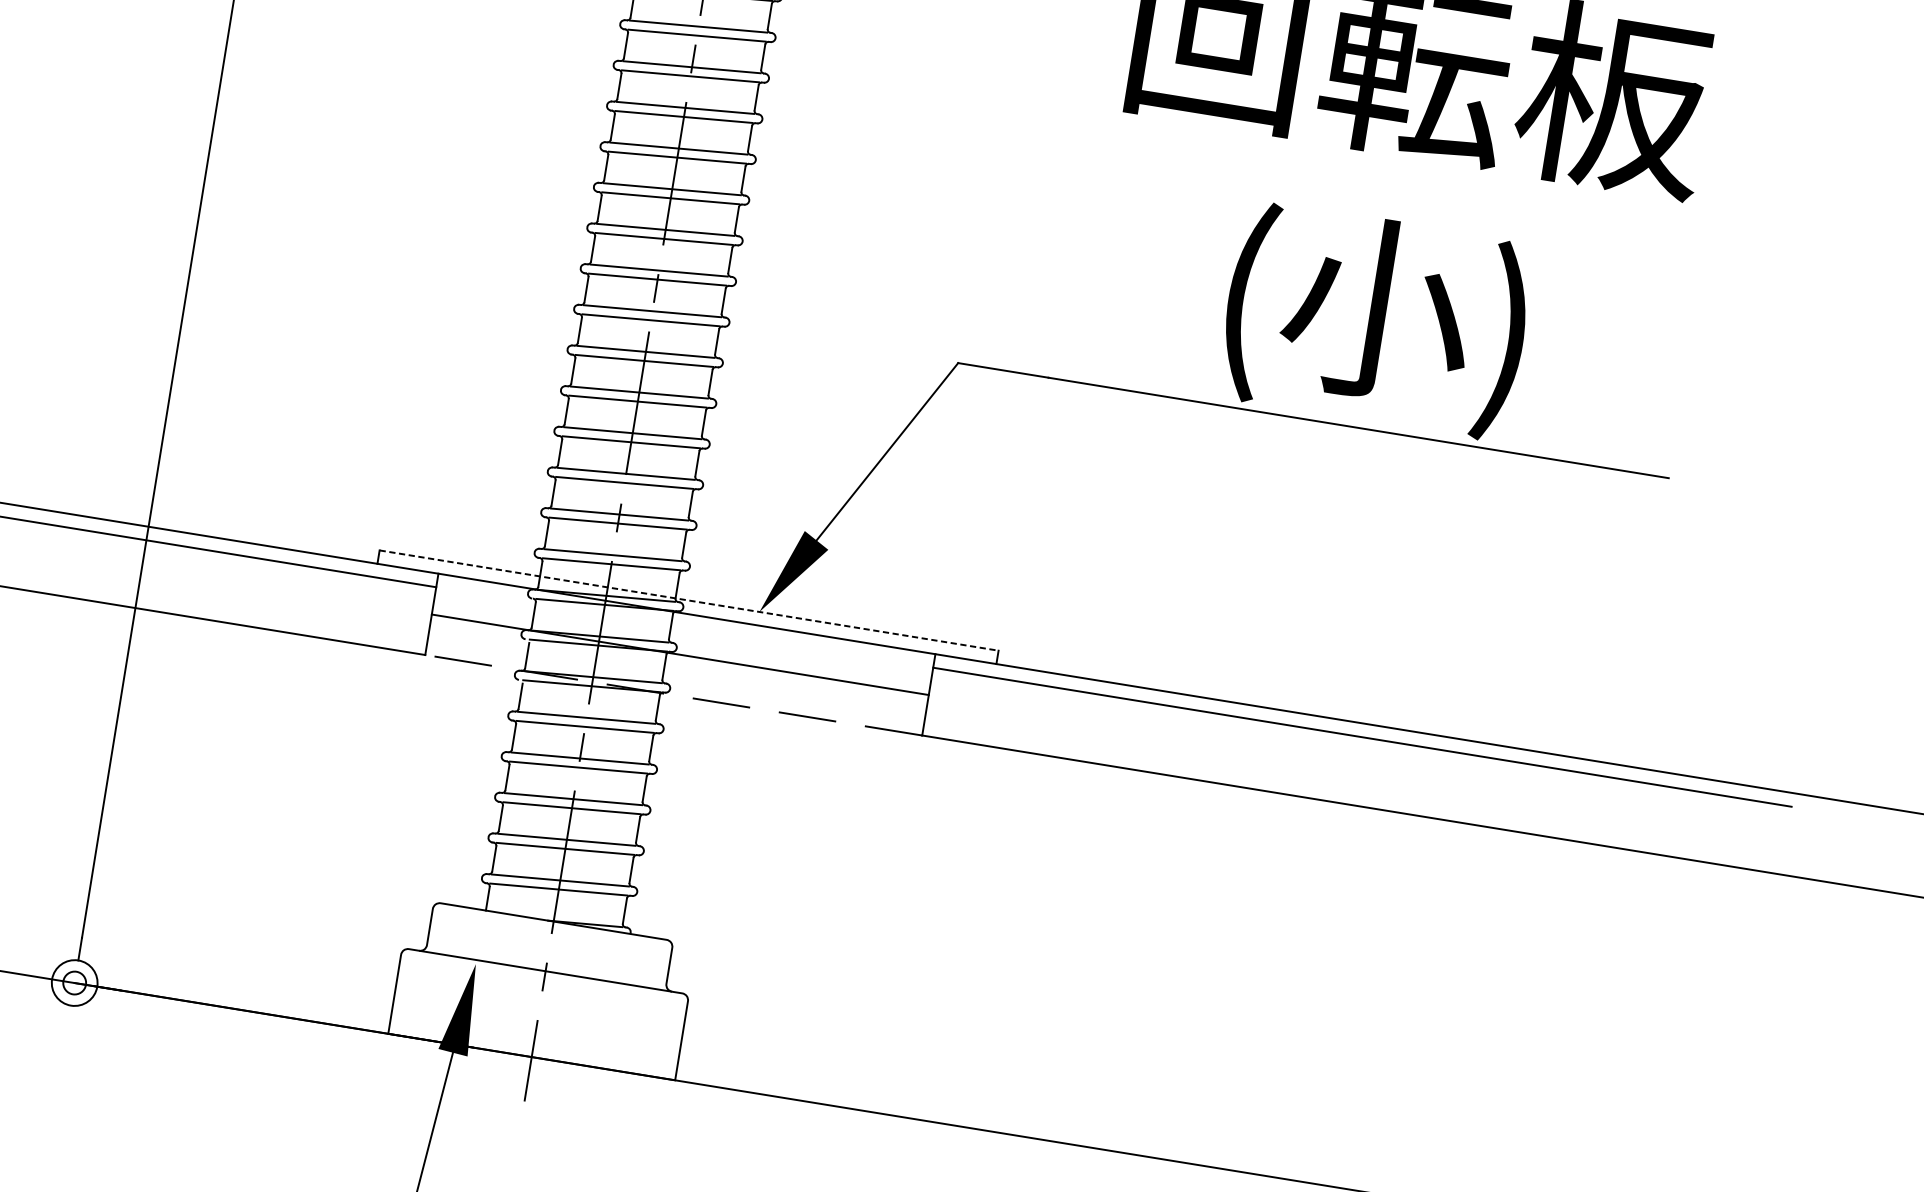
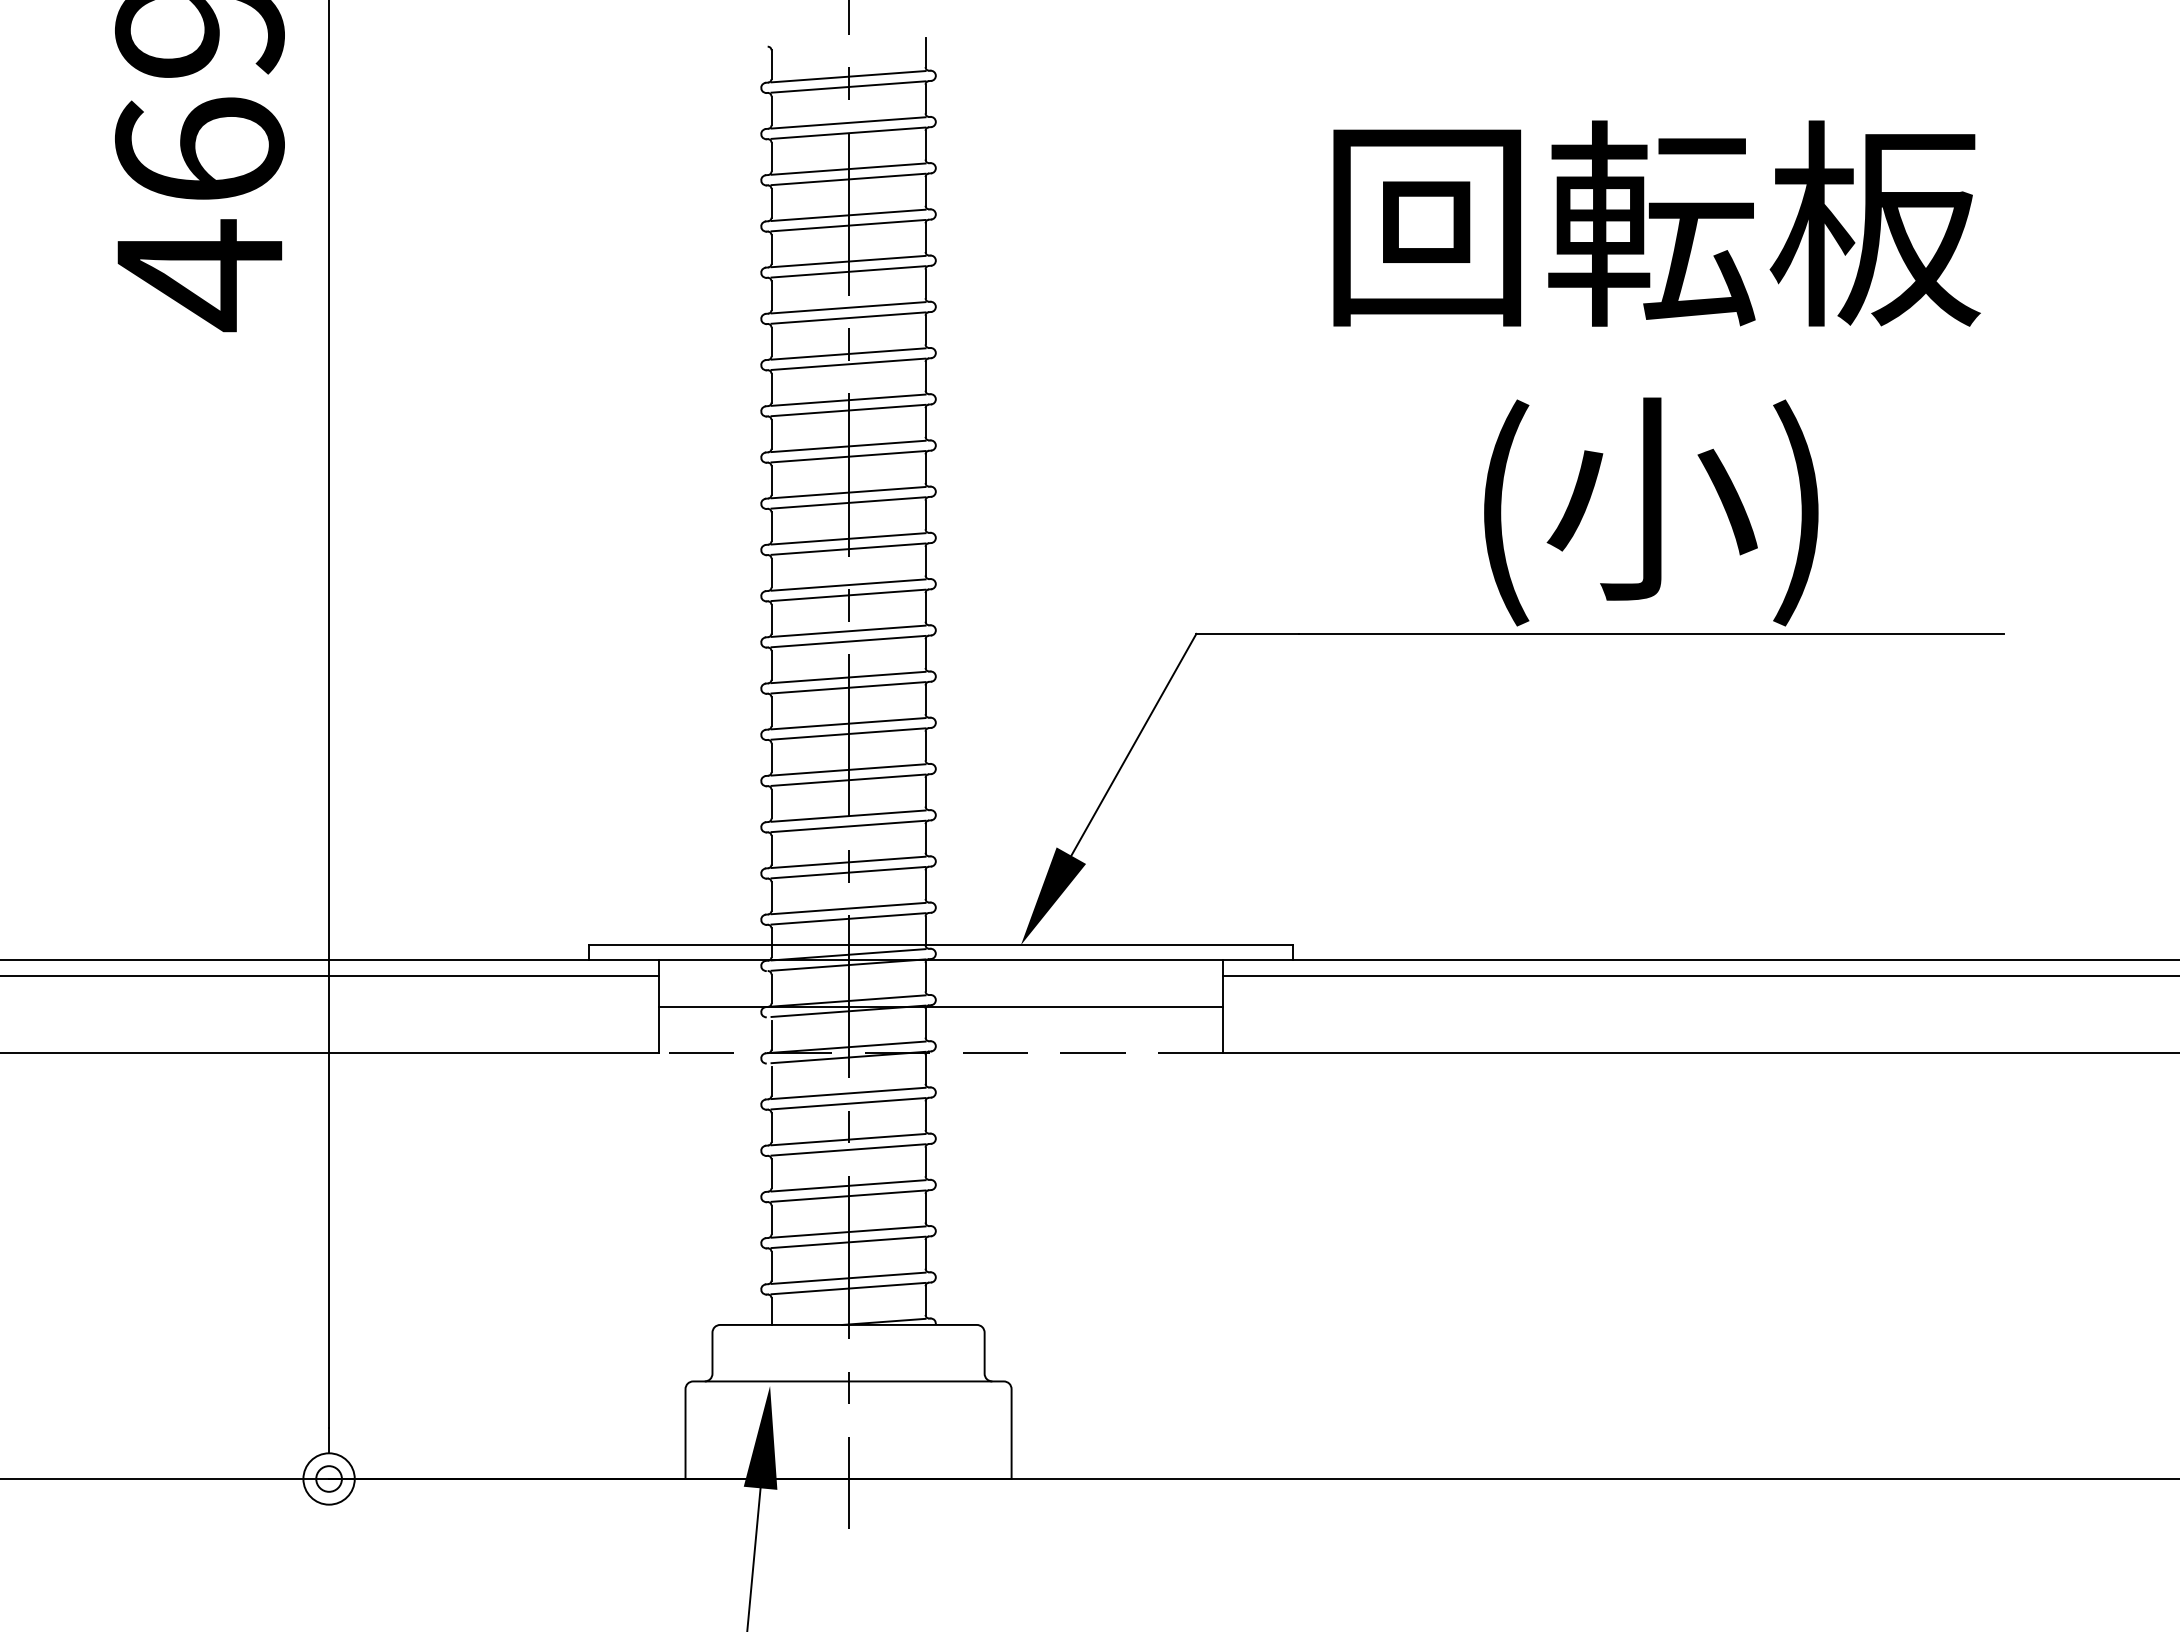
line: (688, 600) -> (940, 945), dashed -> solid

